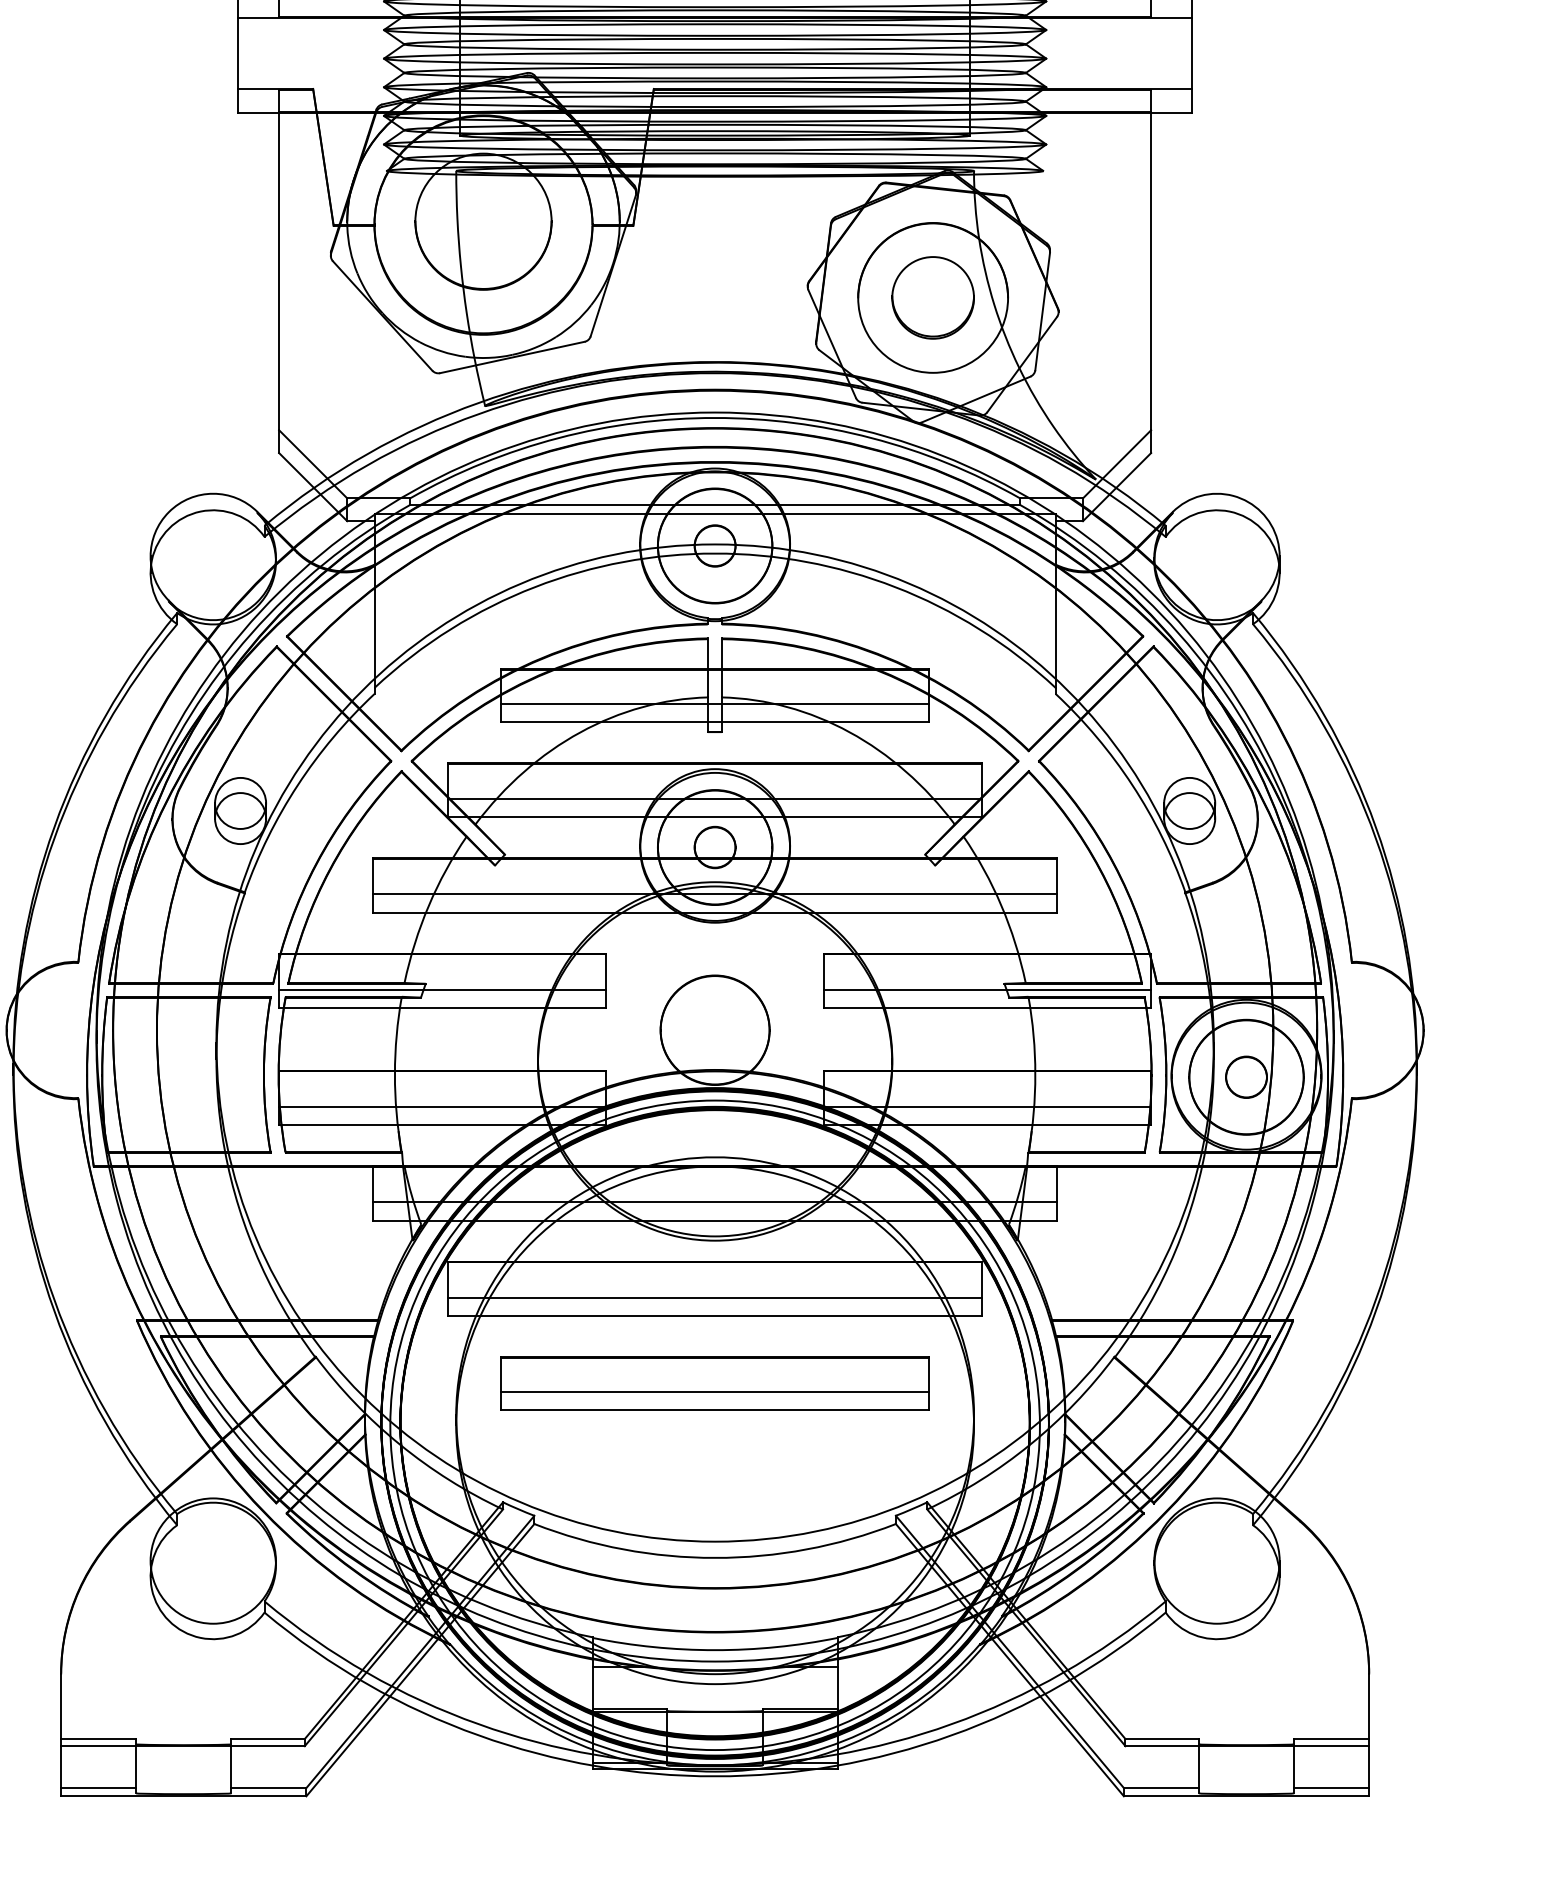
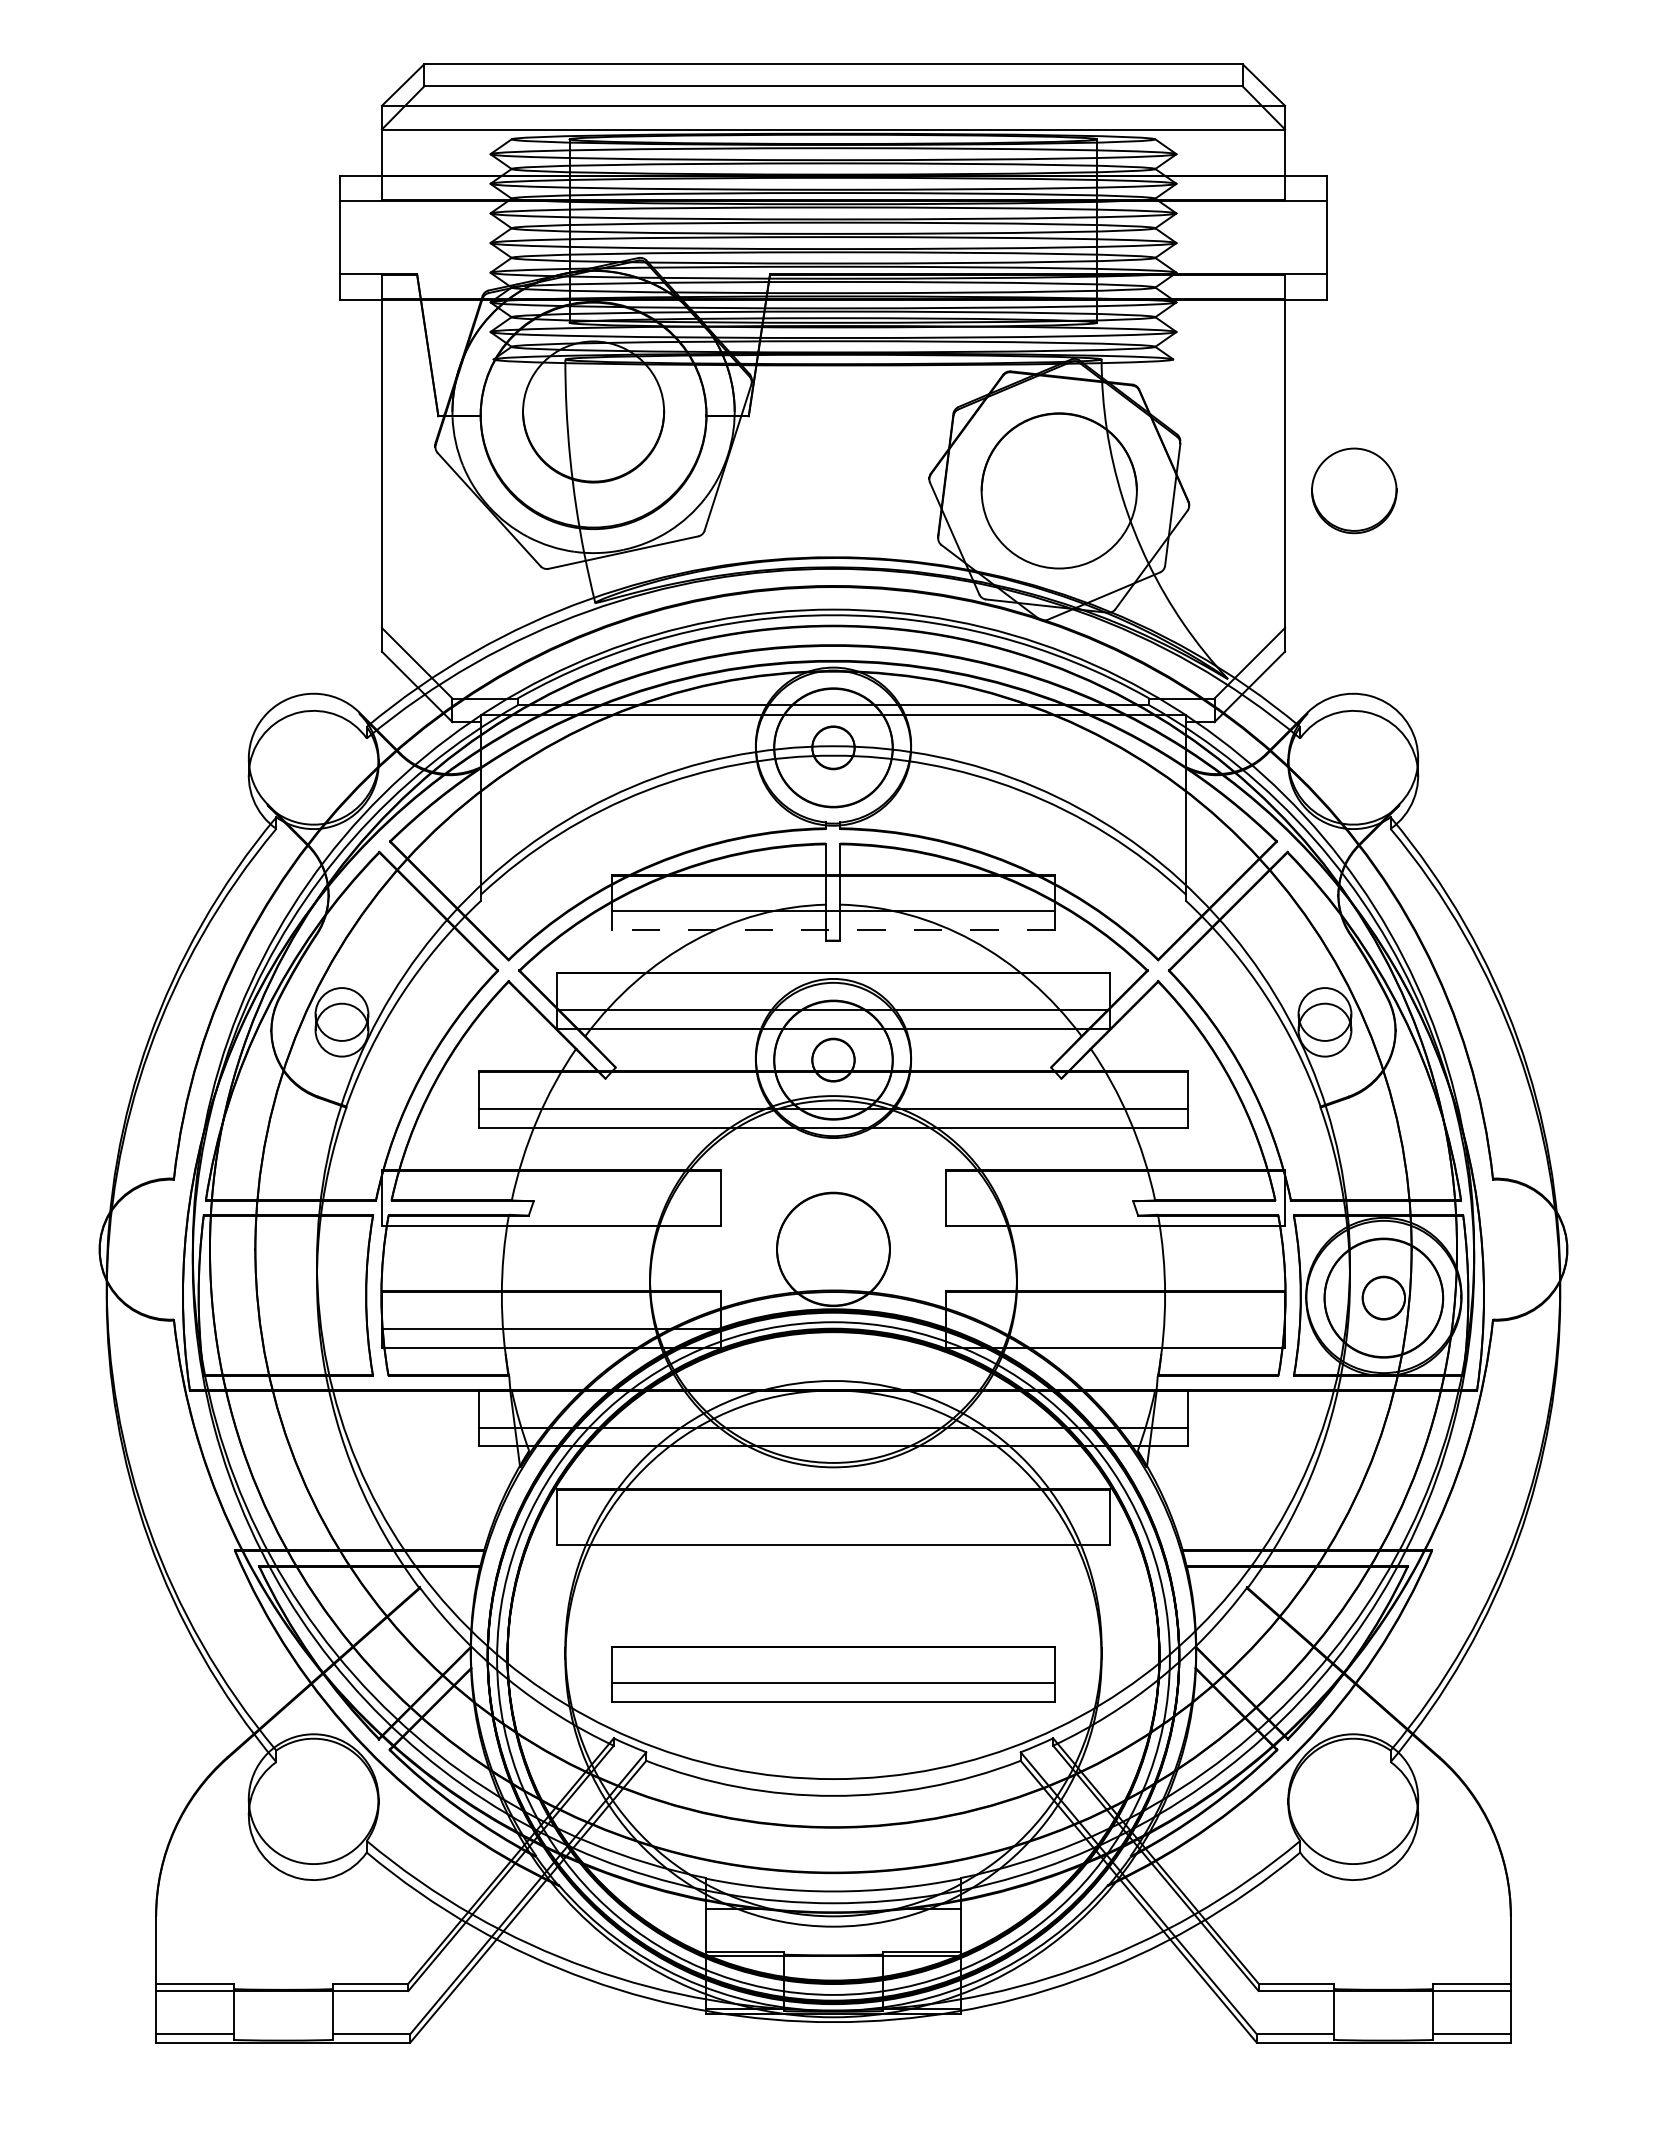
part: (933, 297) -> (1354, 490), moved
line: (715, 722) -> (833, 930), solid -> dashed
line: (441, 989) -> (550, 1207), removed
line: (987, 989) -> (1115, 1207), removed
line: (987, 1106) -> (1115, 1328), removed
line: (715, 1297) -> (833, 1526), removed
part: (715, 1383) -> (833, 1674), moved

